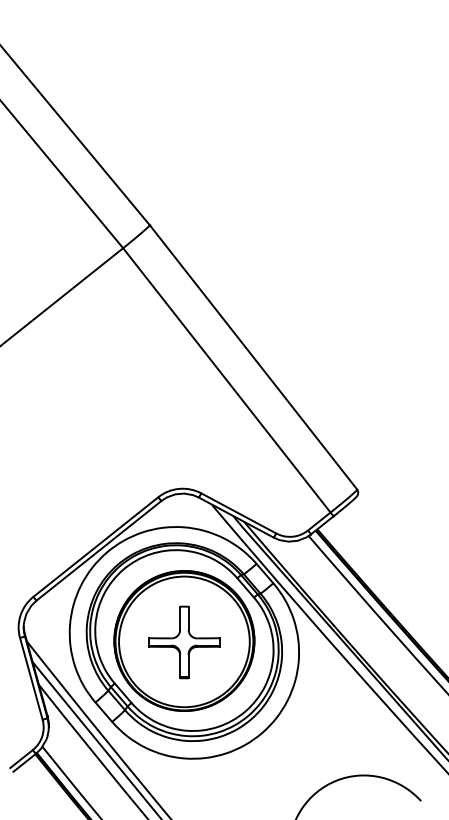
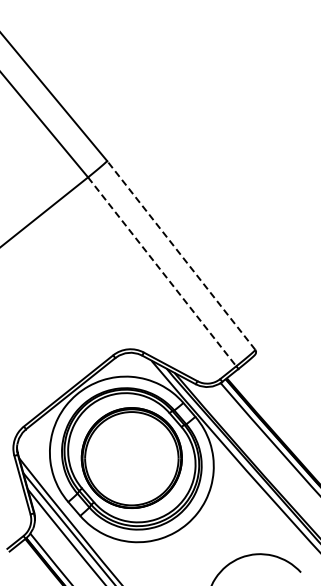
line: (252, 357) -> (180, 255), solid -> dashed
line: (227, 381) -> (162, 272), solid -> dashed
part: (183, 641) -> (131, 458), removed

